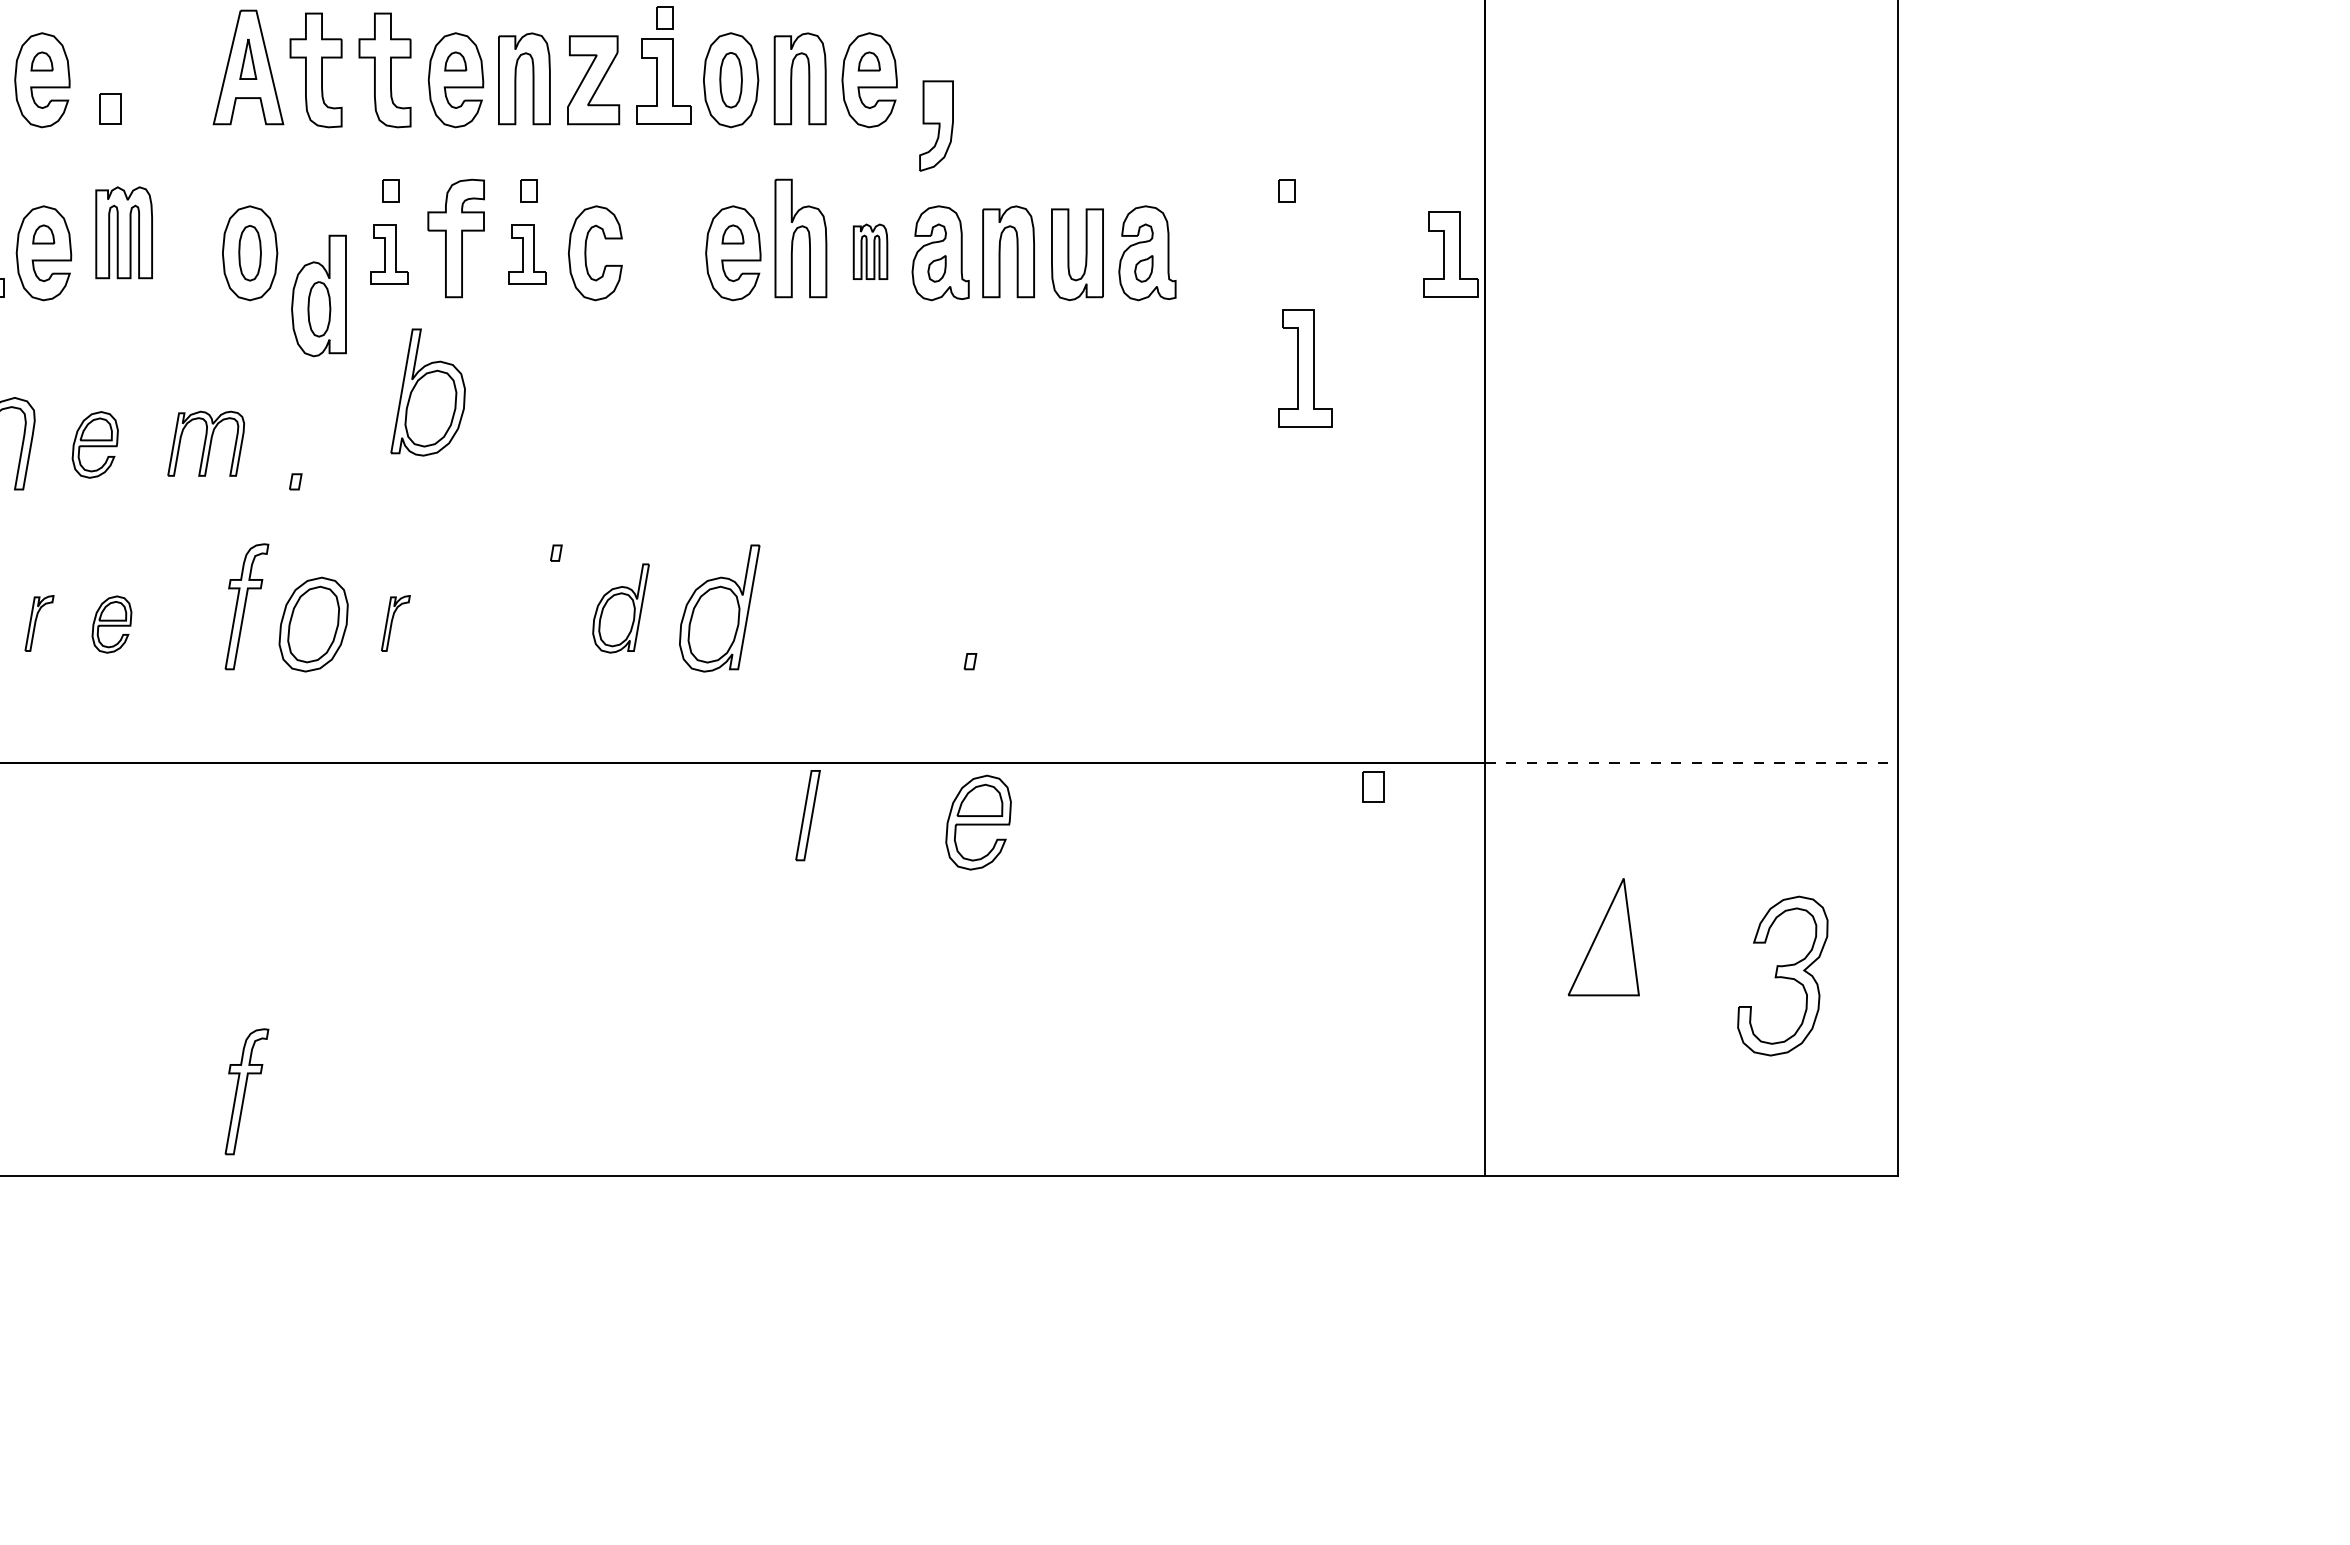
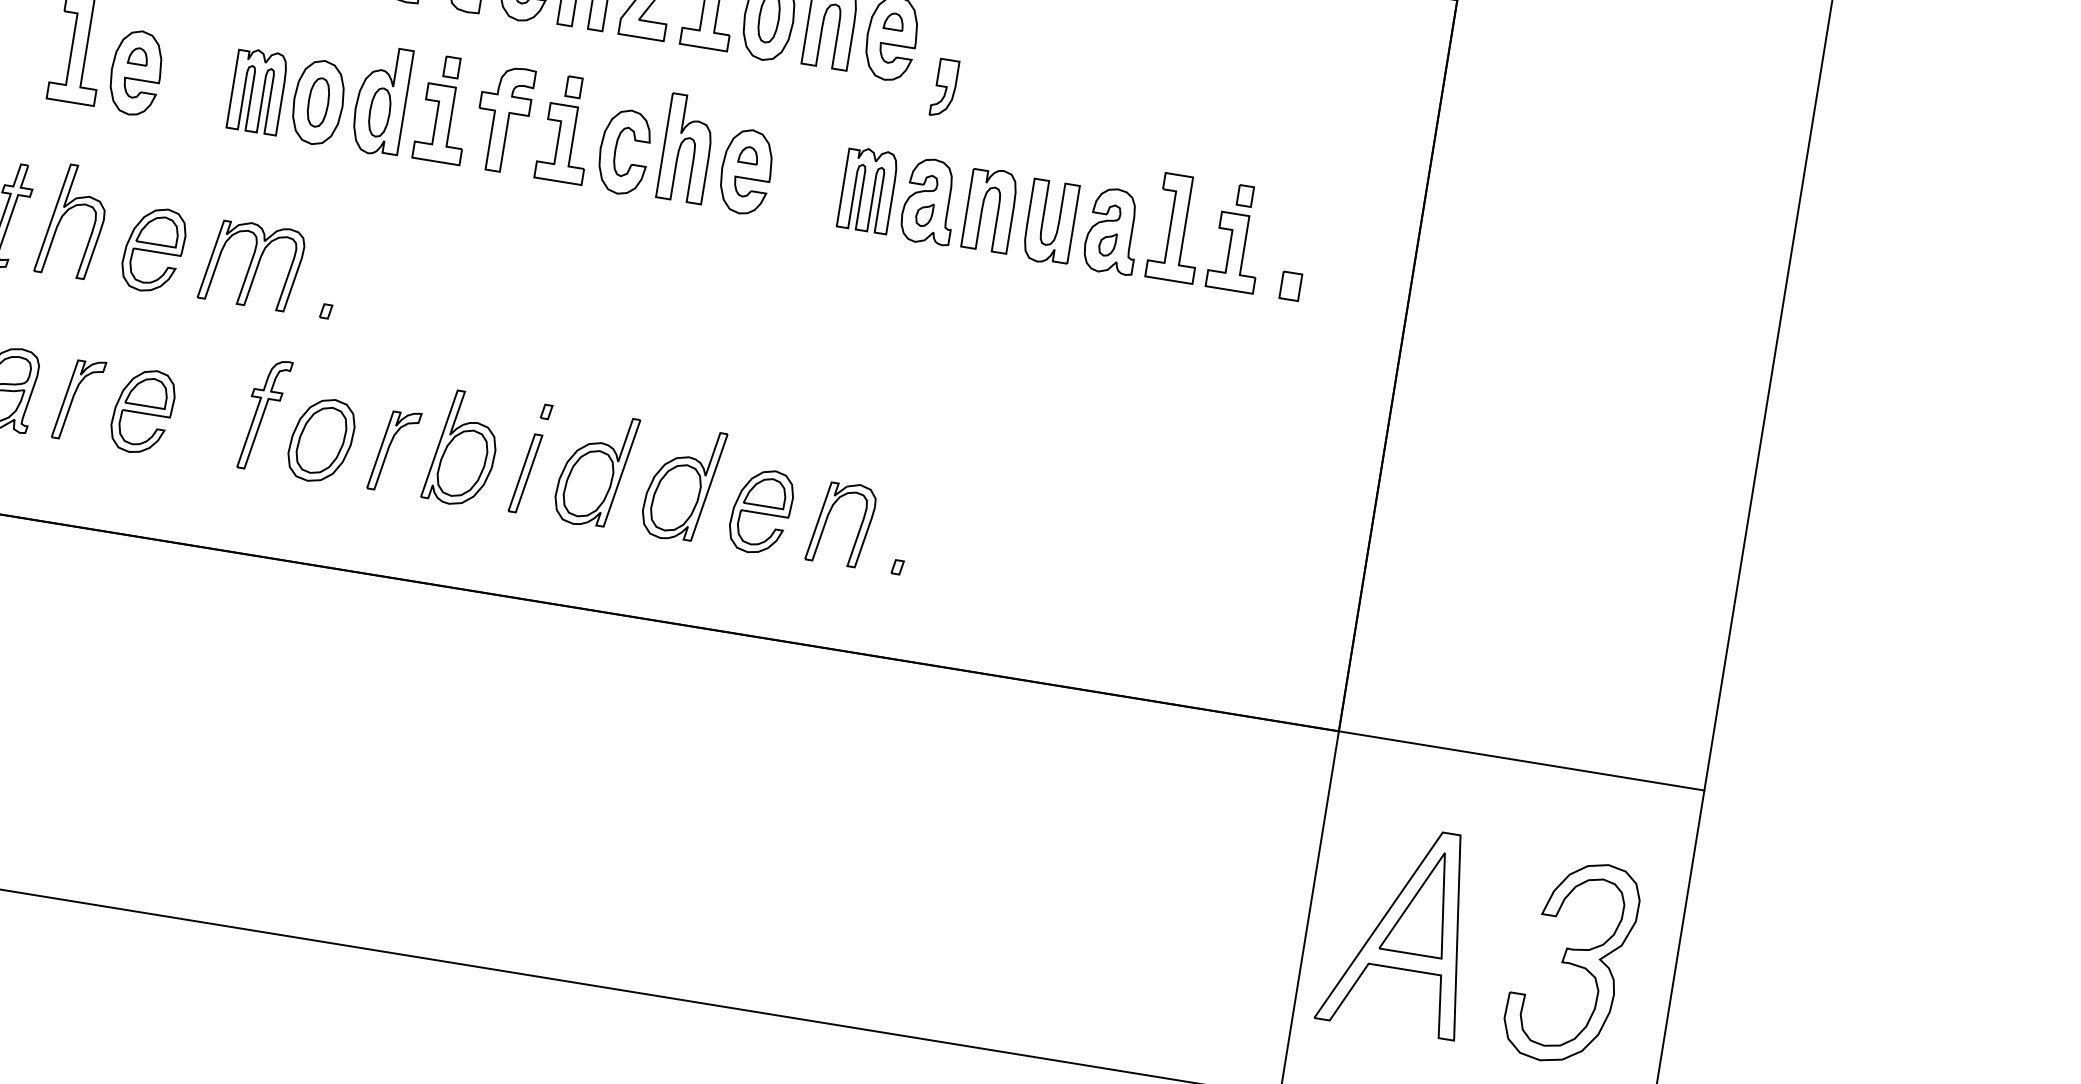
part: (936, 125) -> (944, 87), size x0.71
part: (123, 232) -> (257, 90), moved
part: (794, 236) -> (681, 146), moved
part: (870, 251) -> (867, 189), size x1.67
part: (389, 254) -> (441, 123), size x1.43
part: (527, 254) -> (563, 143), size x1.43
part: (1450, 254) -> (1234, 252), moved
part: (318, 295) -> (381, 100), moved
part: (1305, 368) -> (1177, 228), moved
part: (427, 392) -> (461, 448), moved
part: (206, 443) -> (252, 264), size x1.43
part: (95, 444) -> (154, 249), size x1.43
part: (620, 608) -> (595, 470), size x1.43
part: (885, 618) -> (828, 516), added
part: (39, 623) -> (78, 400), size x1.67
part: (395, 623) -> (394, 451), size x1.67
part: (111, 624) -> (142, 411), size x1.67
line: (1692, 763) -> (1522, 761), dashed -> solid
part: (1373, 786) -> (1291, 285), moved
part: (807, 815) -> (525, 473), moved
part: (978, 822) -> (761, 511), moved
part: (1588, 969) -> (1400, 928), added
part: (1782, 975) -> (1571, 961), size x1.43
part: (246, 1091) -> (195, 844), removed

